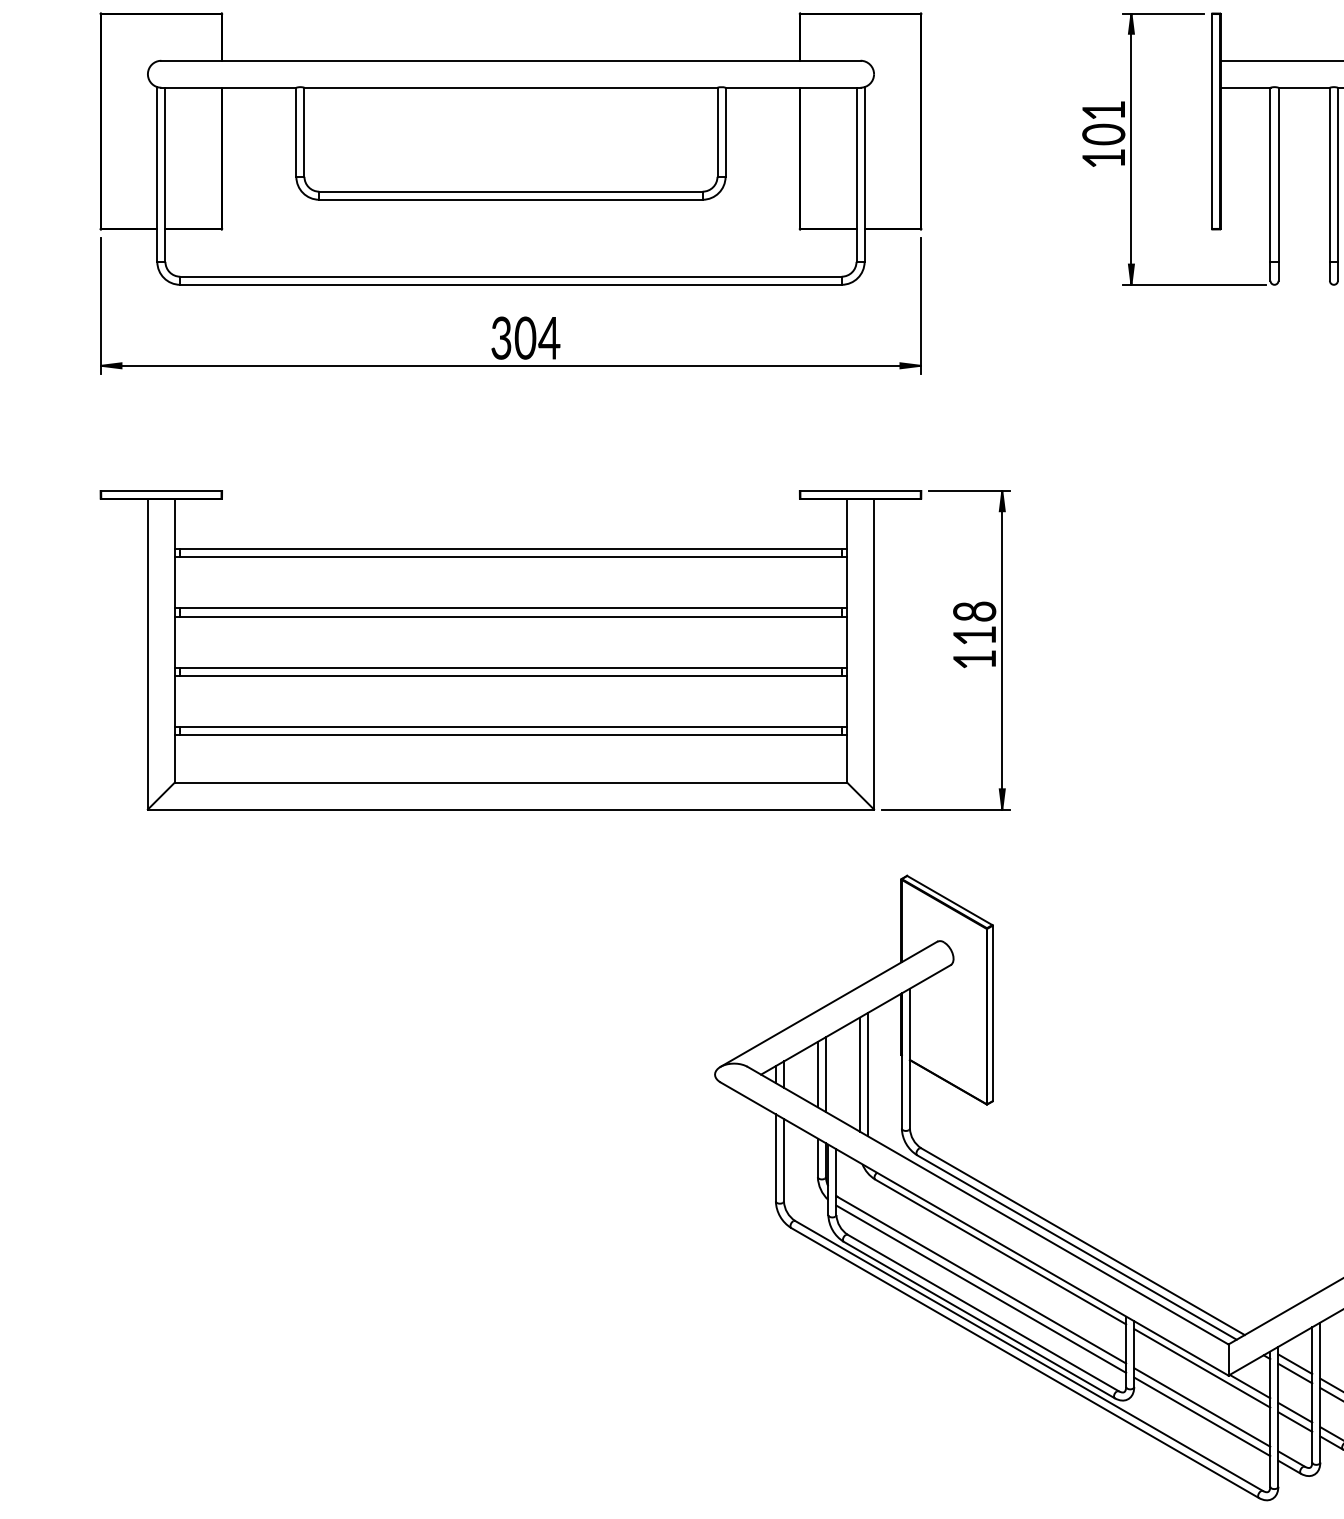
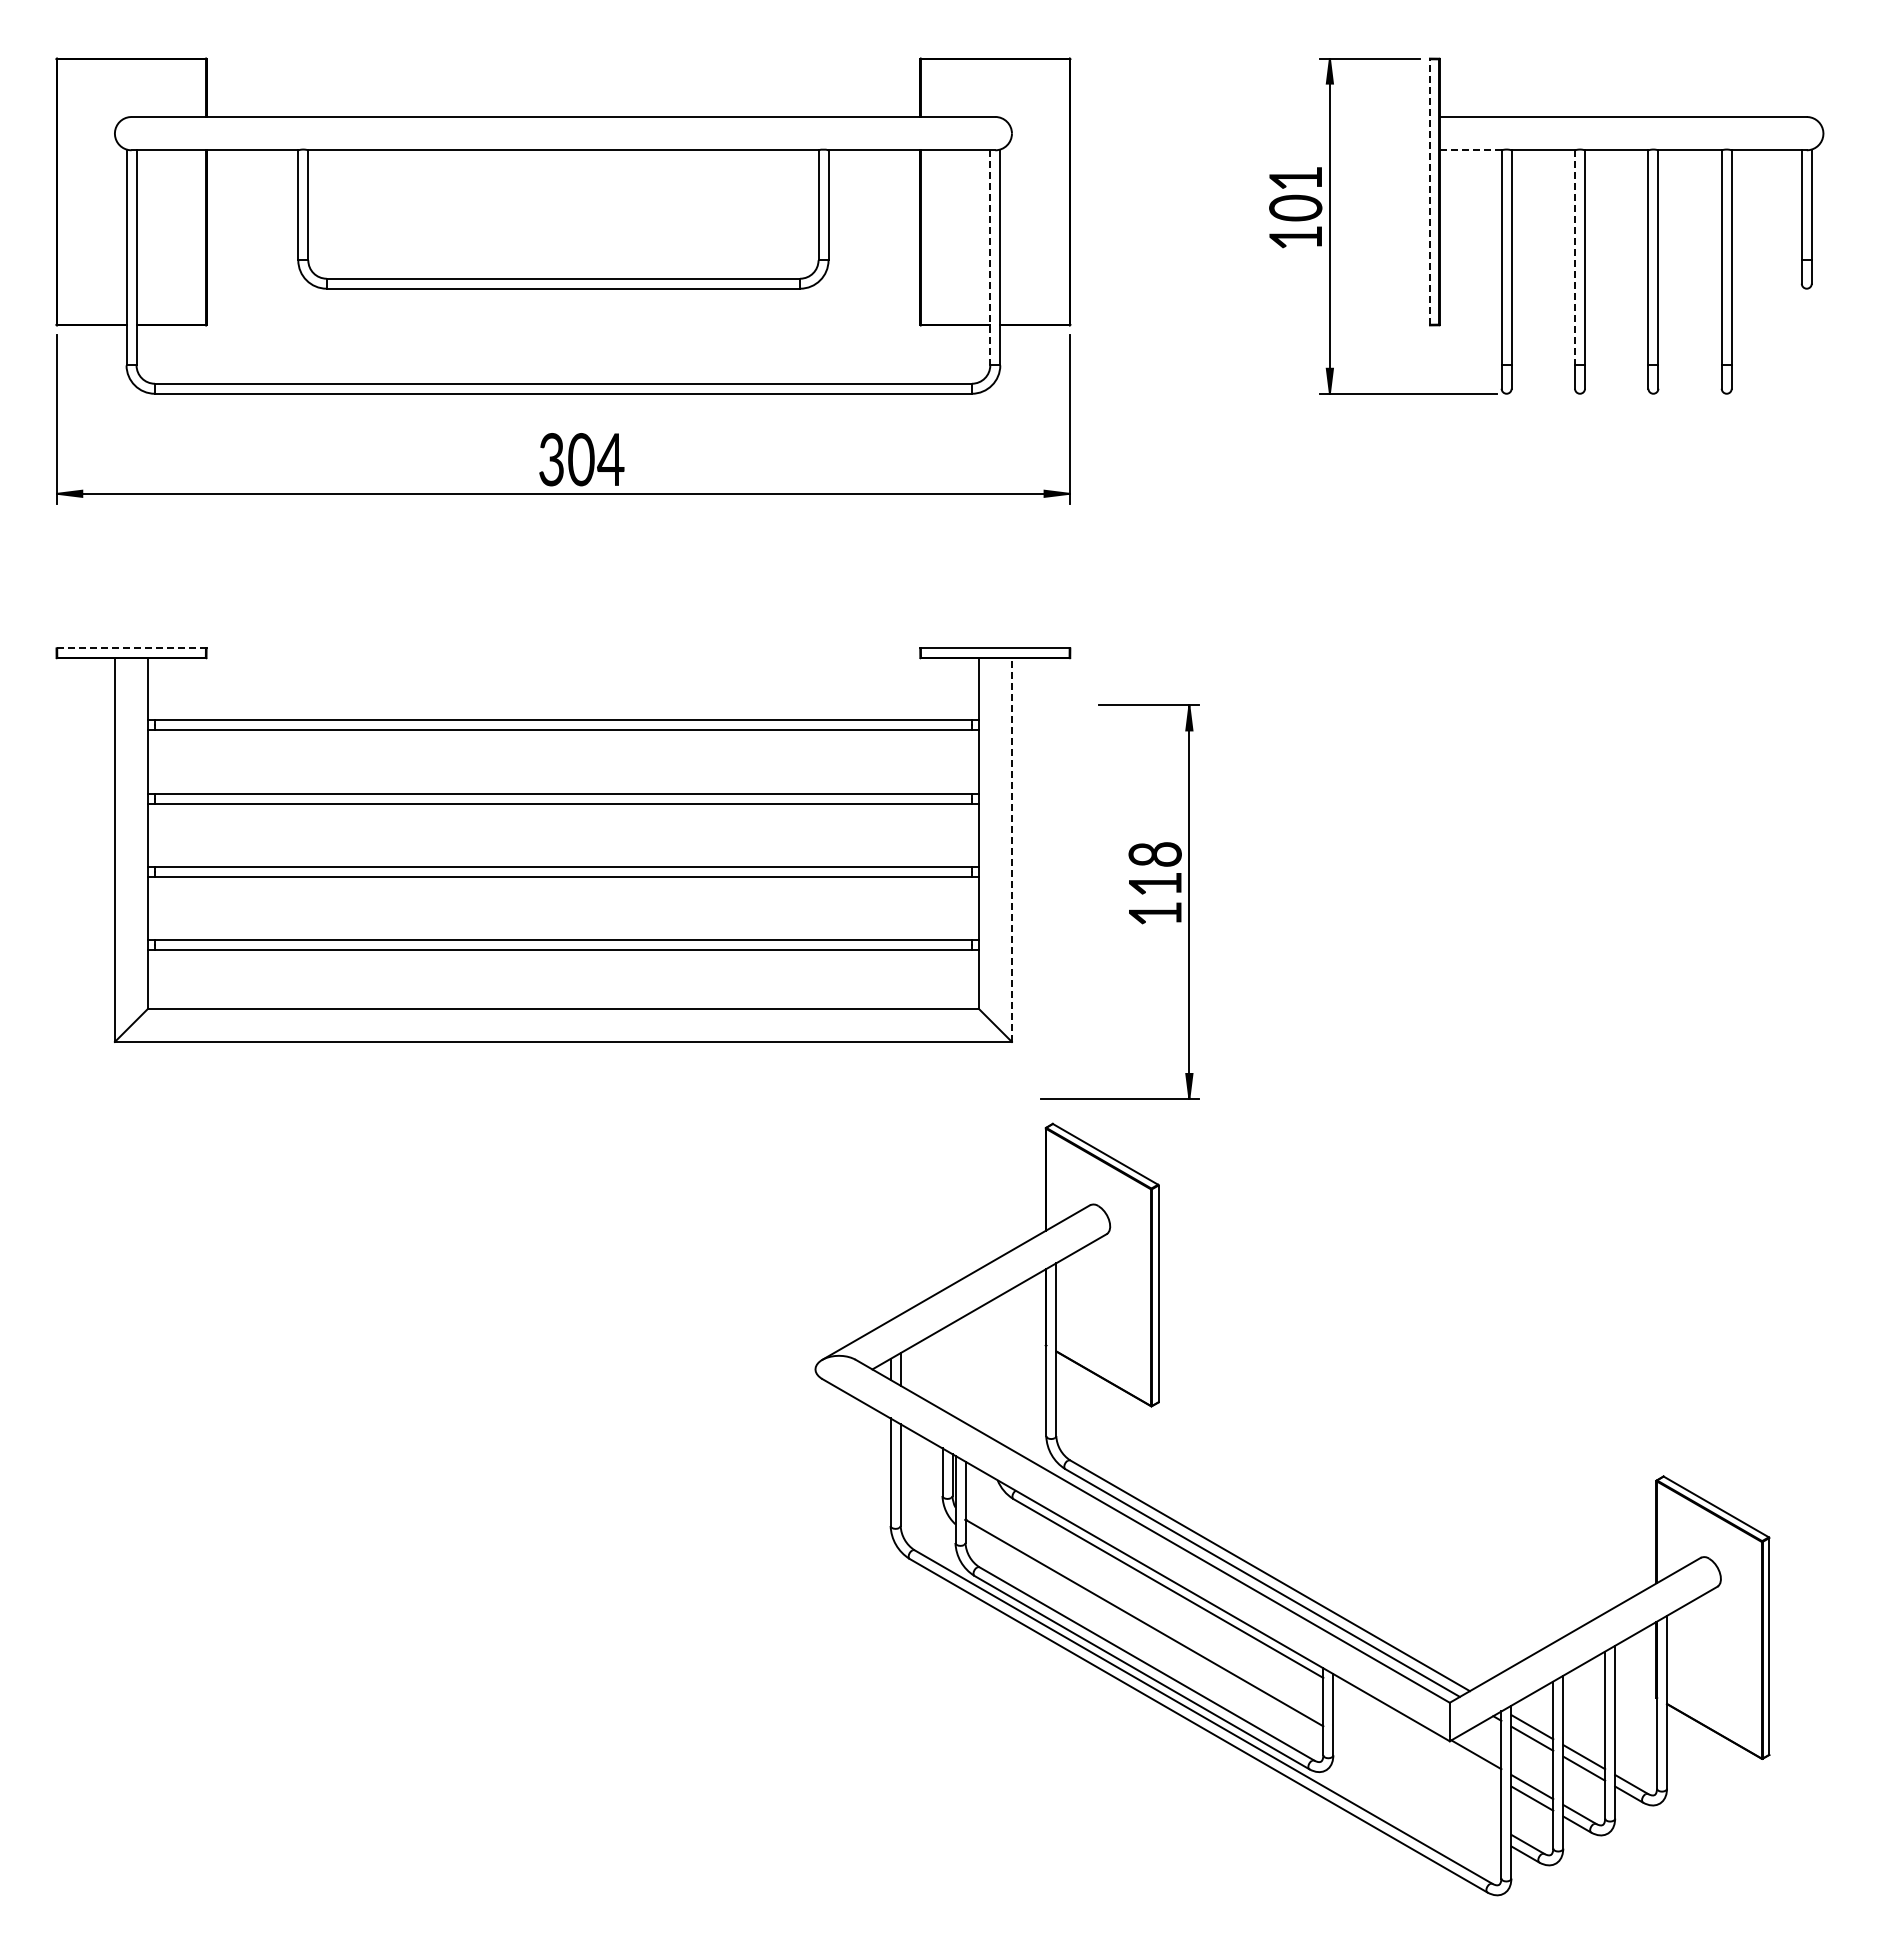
line: (1245, 87) -> (1470, 150), solid -> dashed
line: (1212, 121) -> (1429, 192), solid -> dashed
line: (856, 174) -> (990, 257), solid -> dashed
line: (1330, 174) -> (1575, 257), solid -> dashed
line: (162, 491) -> (132, 648), solid -> dashed
line: (873, 654) -> (1011, 850), solid -> dashed
part: (953, 656) -> (1129, 909), moved
line: (817, 1073) -> (942, 1368), removed
line: (825, 1074) -> (952, 1369), removed
line: (859, 1074) -> (994, 1369), removed
line: (868, 1074) -> (1004, 1369), removed
line: (981, 1289) -> (1144, 1634), removed
line: (1202, 1367) -> (1417, 1731), removed
line: (1202, 1407) -> (1417, 1780), removed
line: (1202, 1416) -> (1417, 1791), removed

